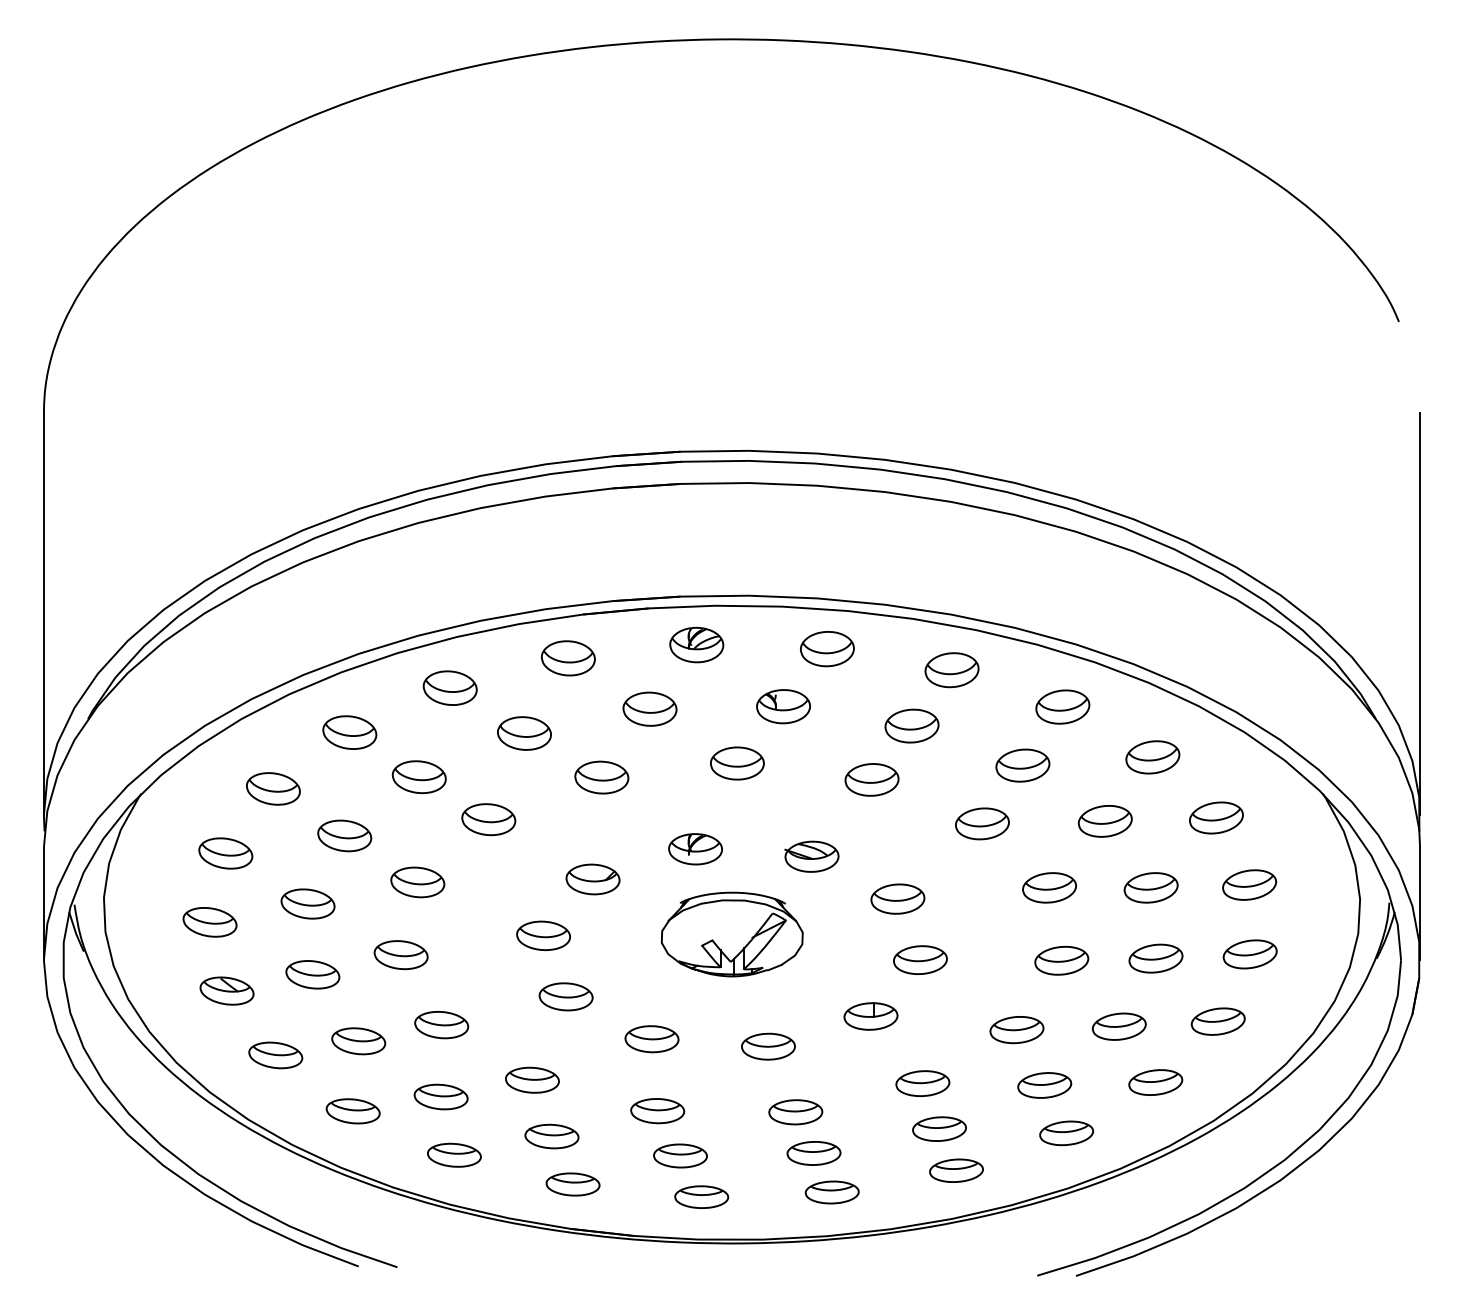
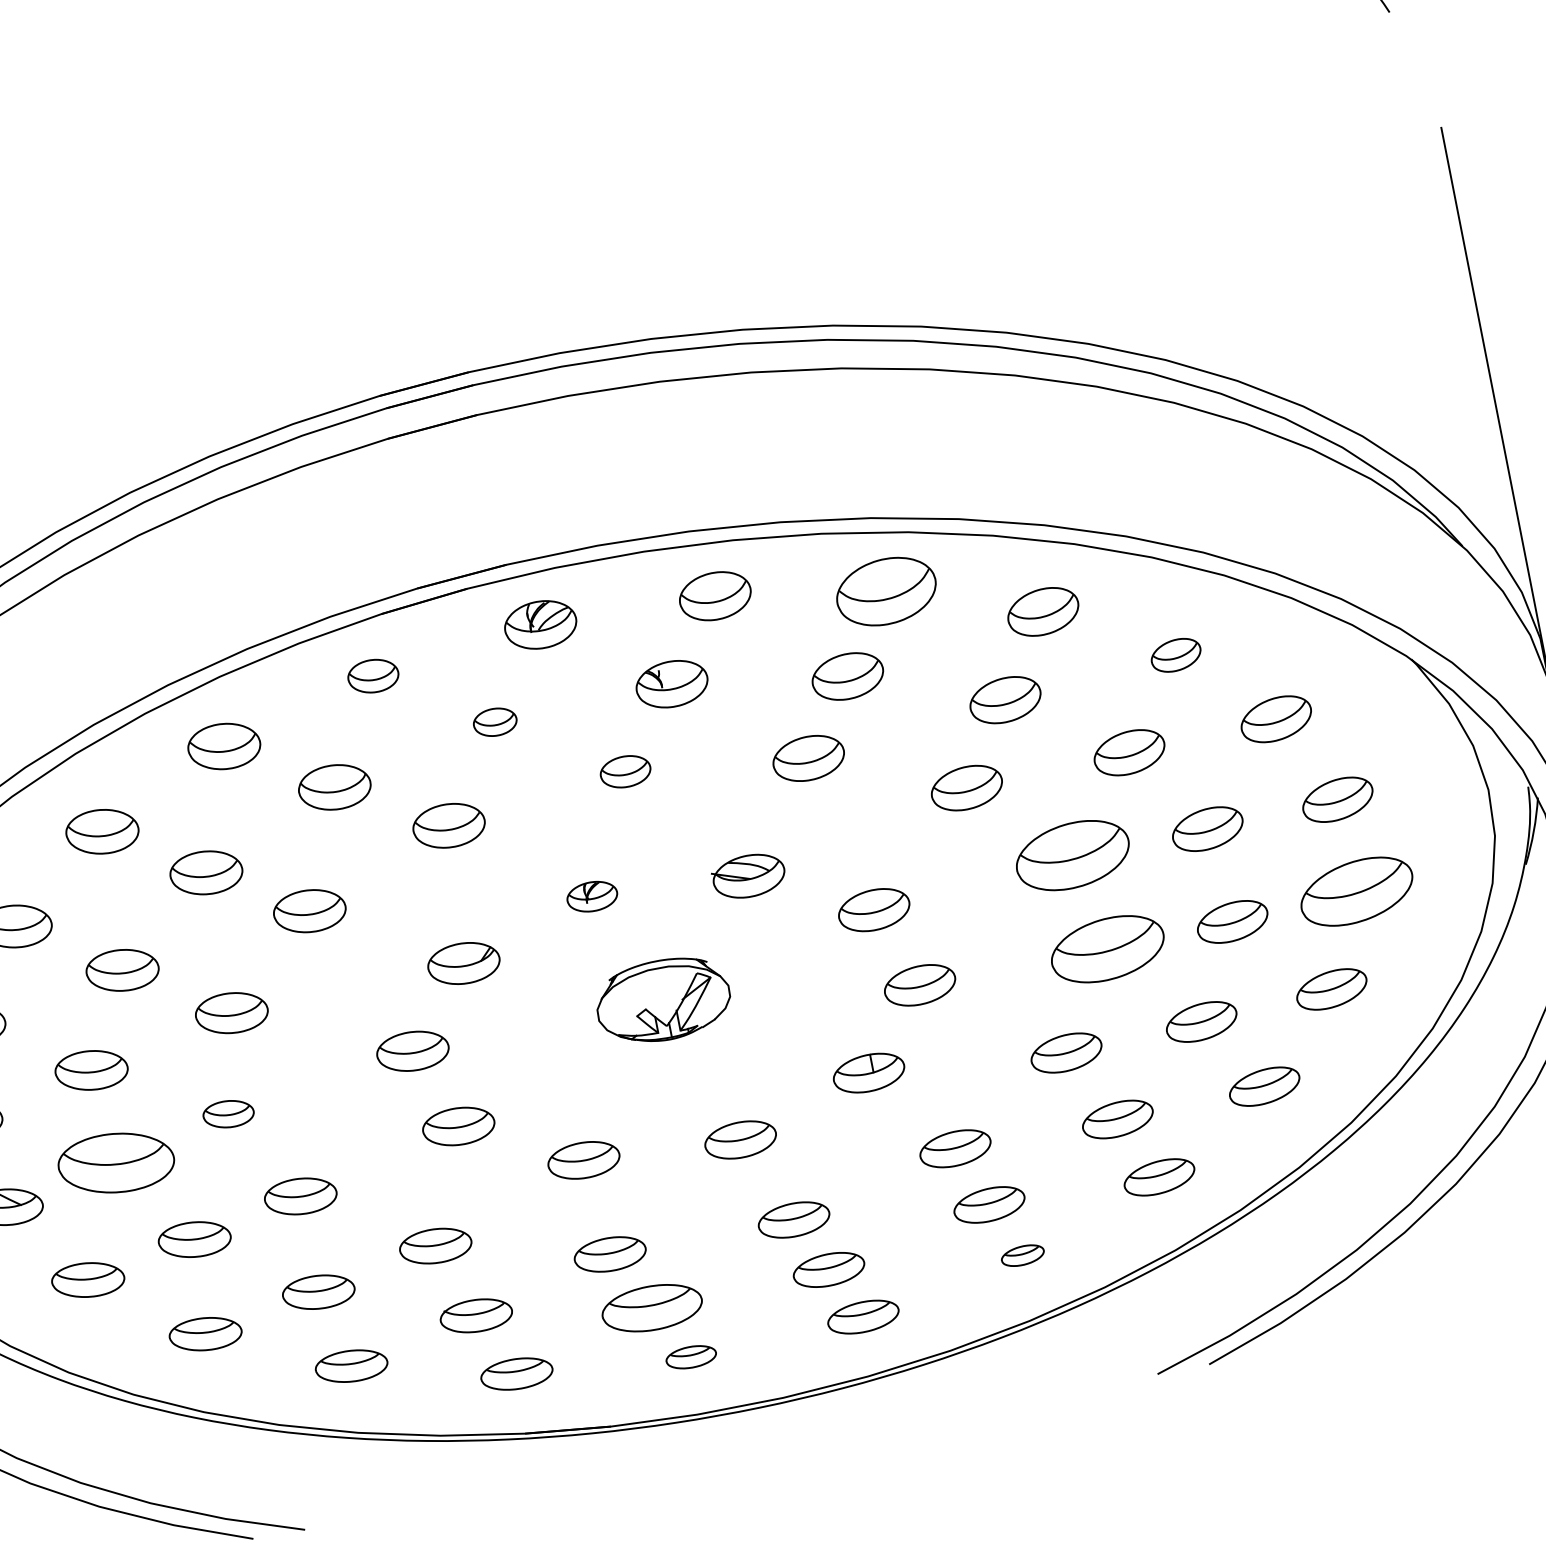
part: (567, 658) -> (372, 676), size x0.7
part: (951, 670) -> (885, 592), size x1.4
part: (649, 708) -> (494, 721), size x0.6
part: (1152, 757) -> (1175, 655), size x0.7
part: (737, 763) -> (625, 771), size x0.7
part: (695, 849) -> (592, 896), size x0.7
part: (1049, 887) -> (1072, 855), size x1.6
part: (731, 934) -> (662, 1000), size x0.7
part: (1249, 954) -> (1355, 892), size x1.6
part: (400, 955) -> (227, 1114), size x0.7
part: (1061, 960) -> (1107, 949), size x1.6
part: (312, 974) -> (115, 1162), size x1.6
part: (680, 1155) -> (652, 1307), size x1.4
part: (956, 1170) -> (1022, 1255), size x0.6
part: (701, 1196) -> (690, 1356), size x0.7

